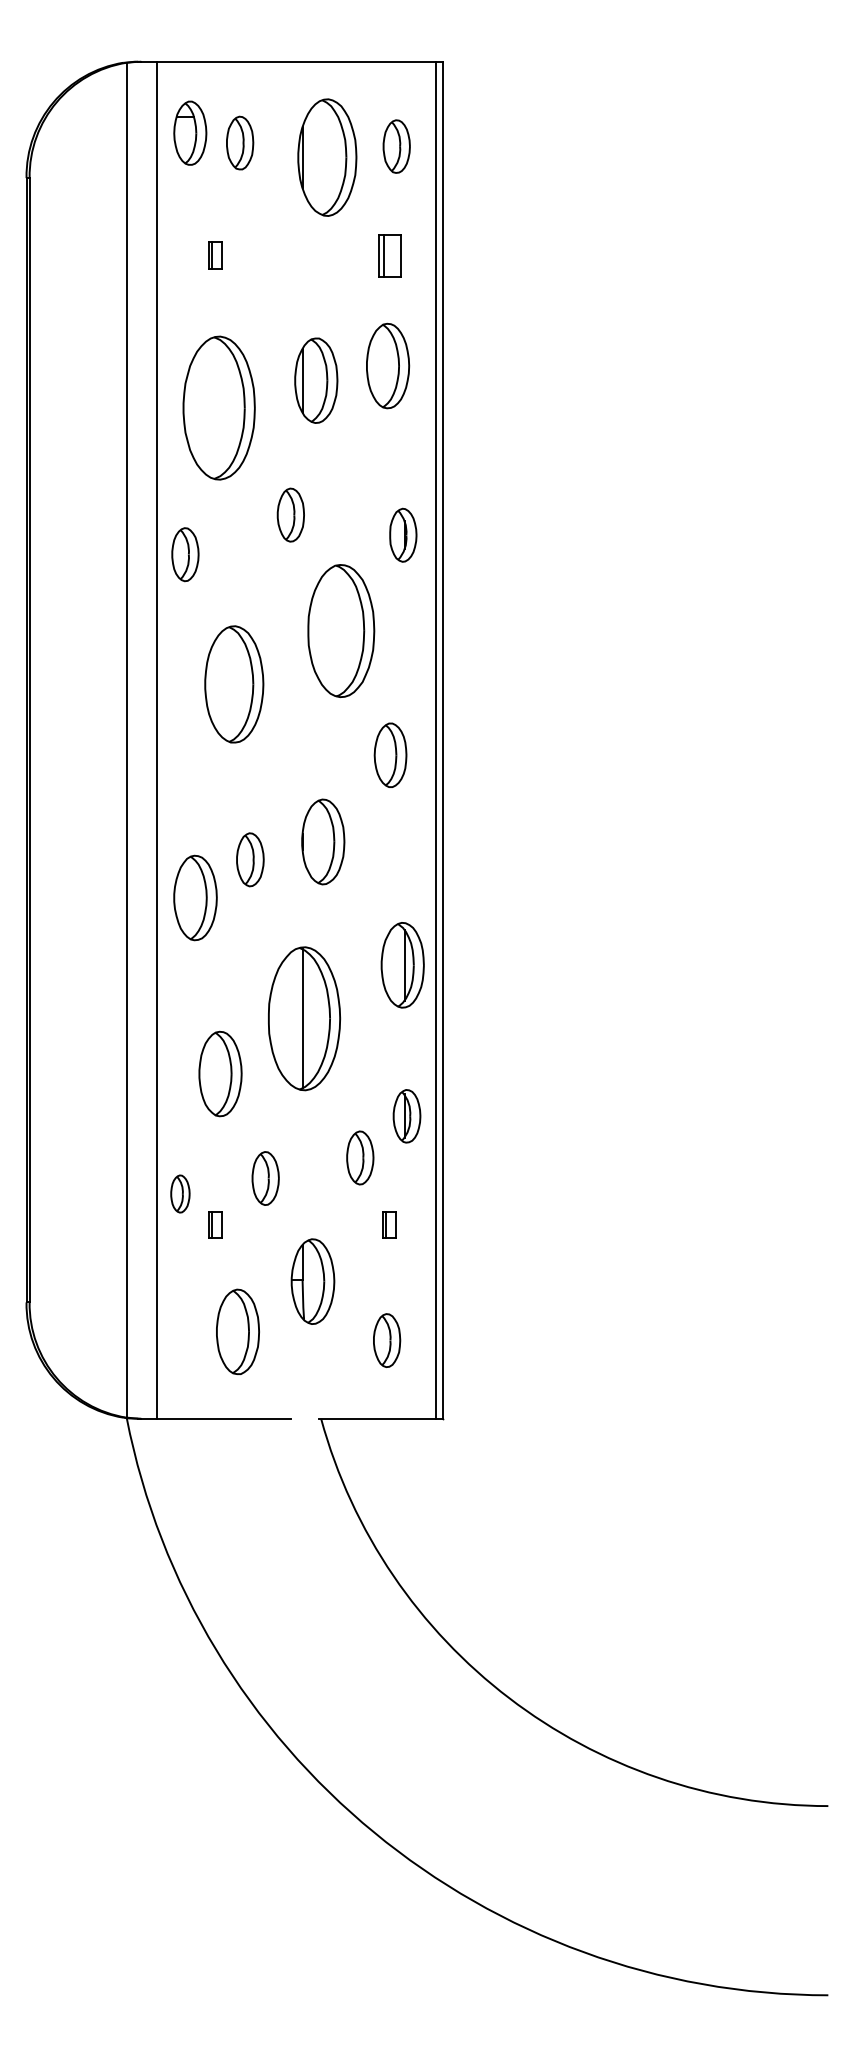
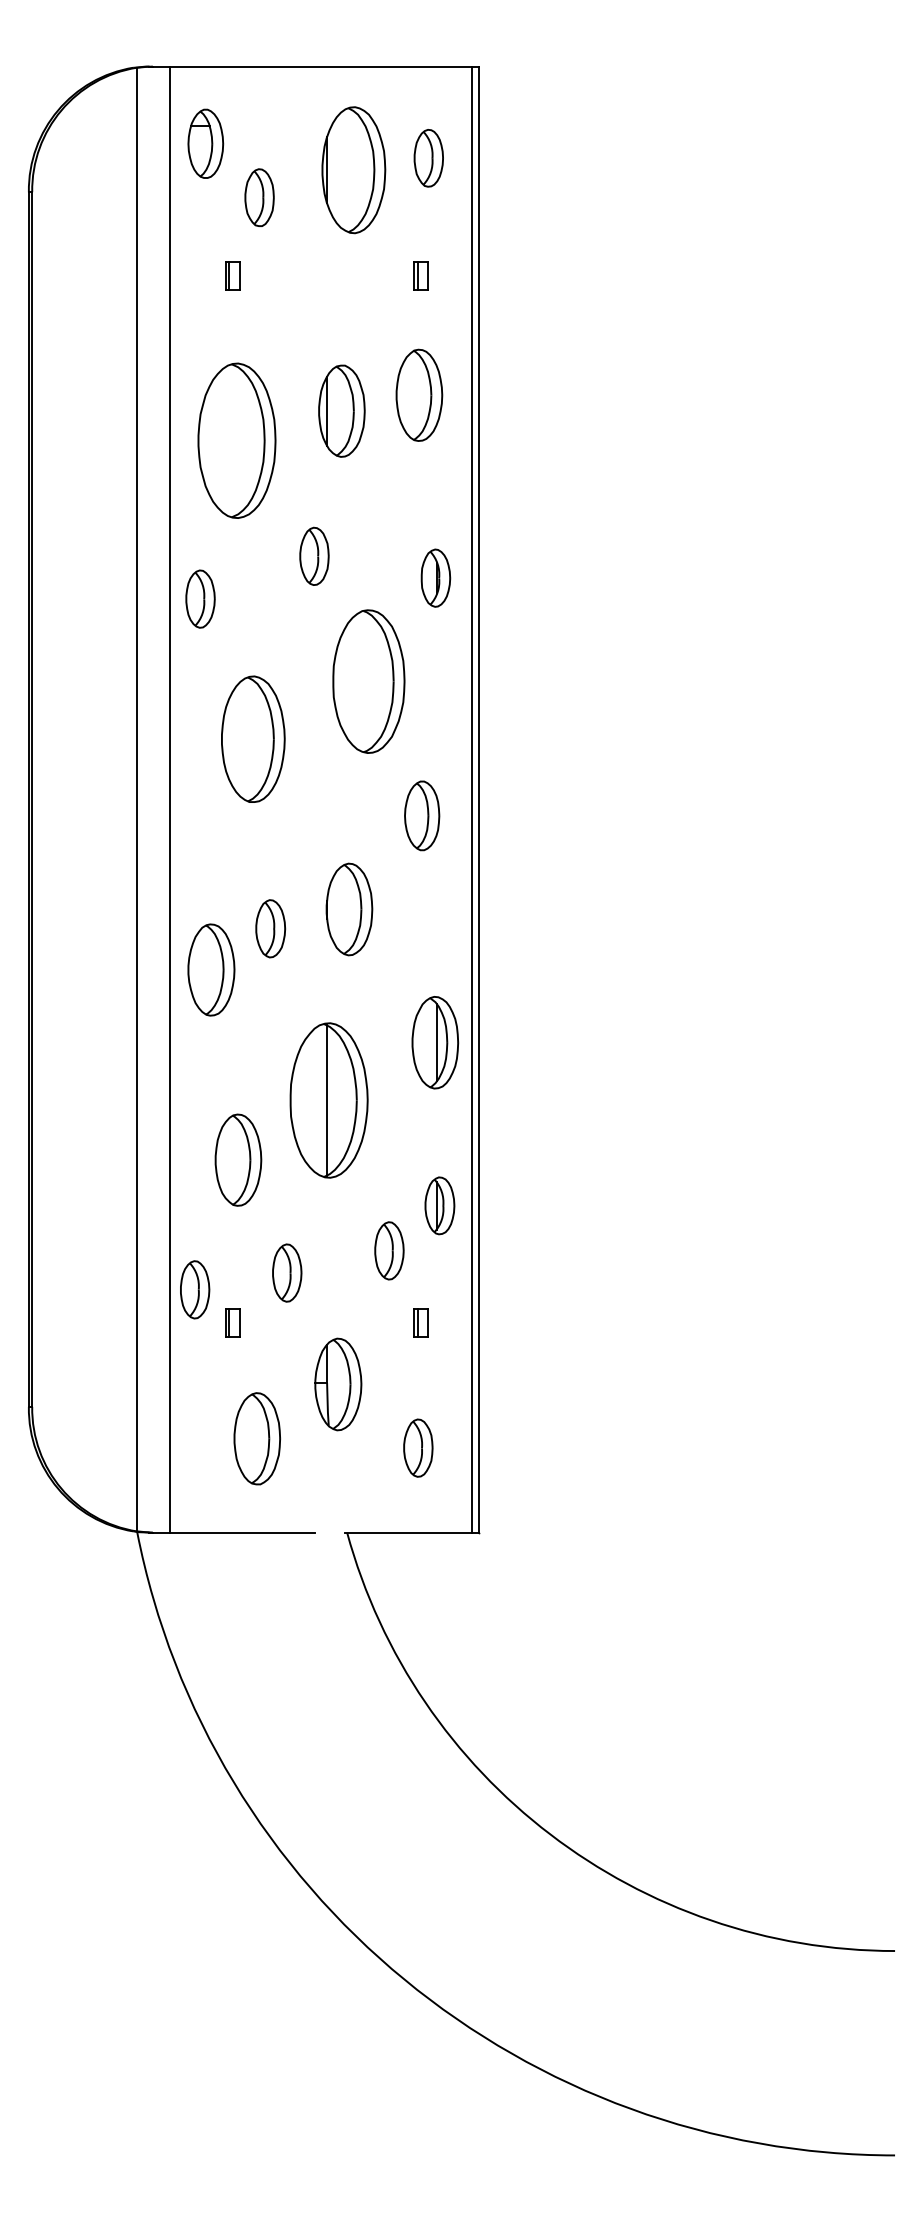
part: (240, 142) -> (260, 197), moved
part: (389, 255) -> (420, 275), size x0.62
part: (180, 1193) -> (195, 1289), size x1.43

